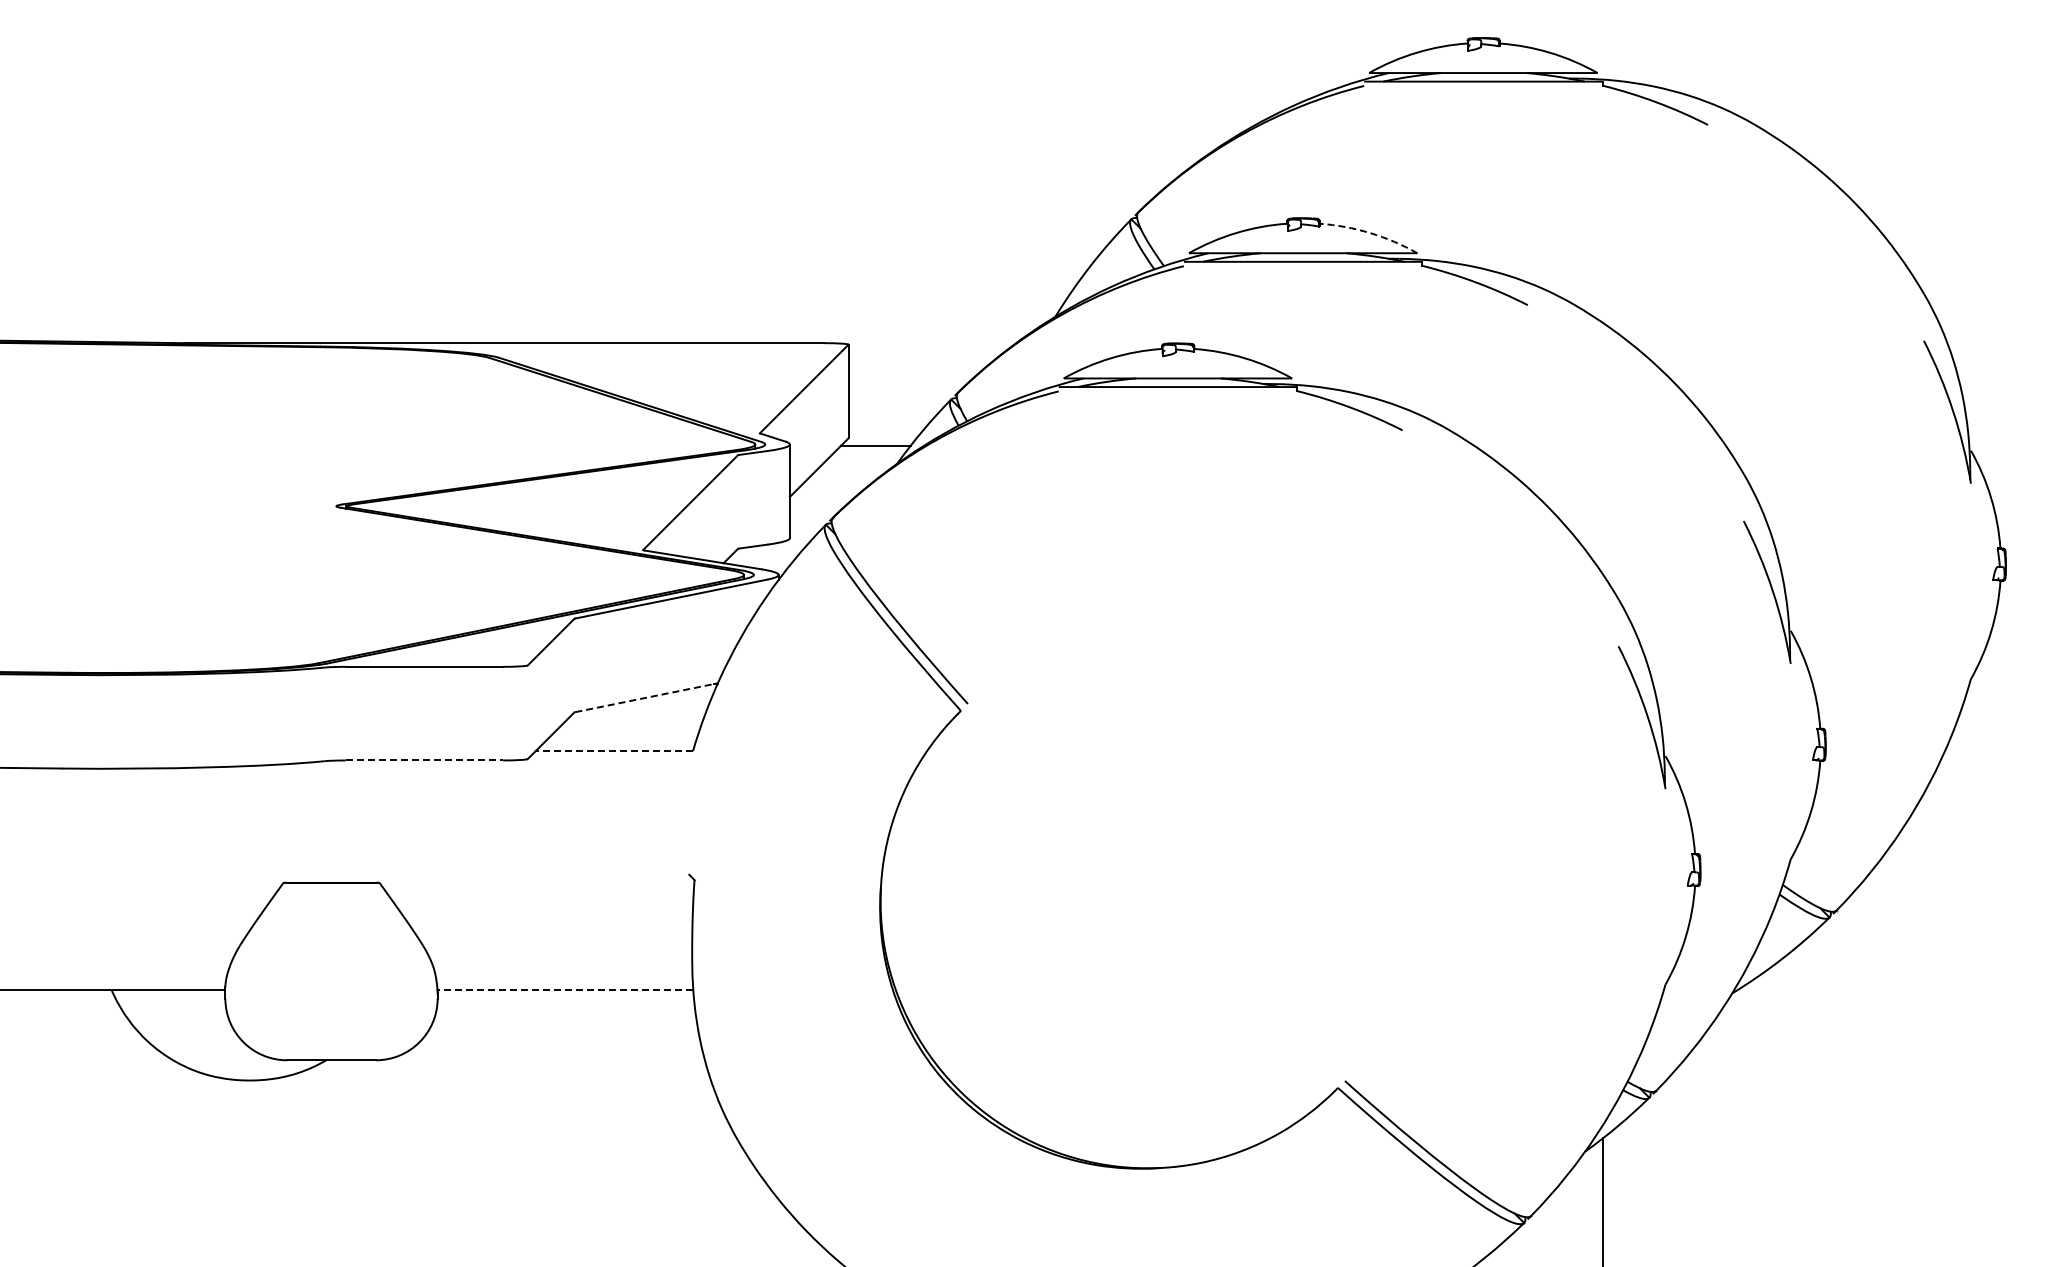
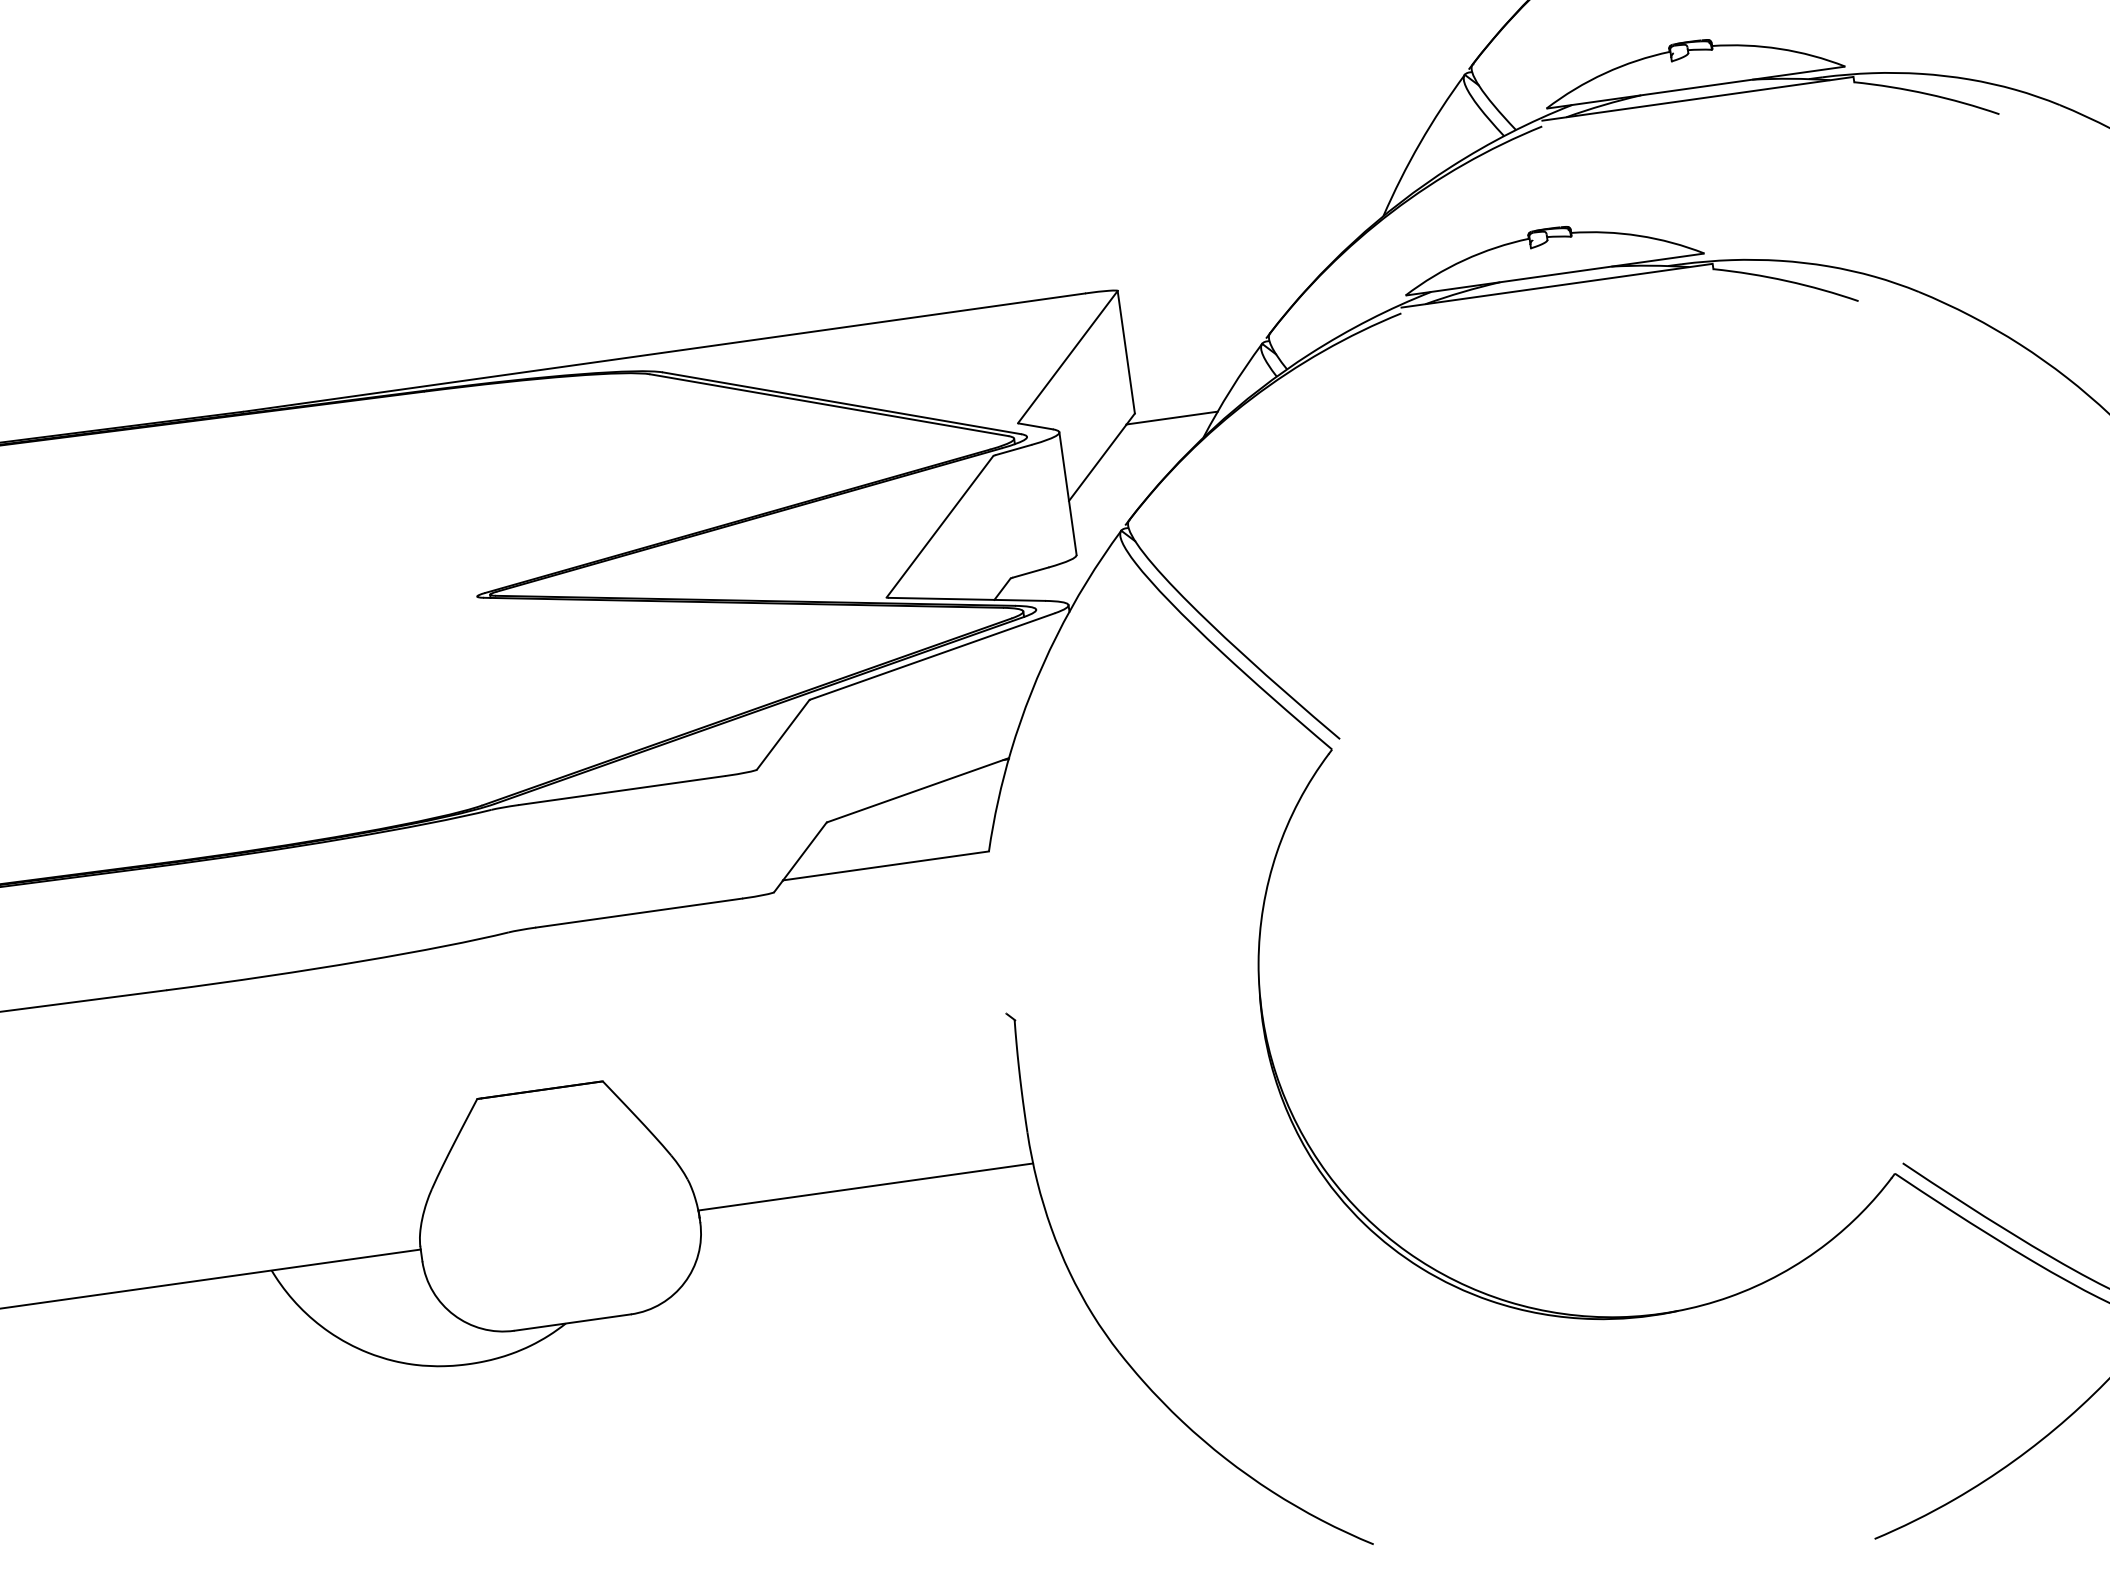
arc: (1370, 233) -> (1780, 49), dashed -> solid
line: (646, 697) -> (918, 789), dashed -> solid
line: (614, 751) -> (886, 866), dashed -> solid
line: (424, 760) -> (639, 913), dashed -> solid
line: (565, 989) -> (865, 1186), dashed -> solid

